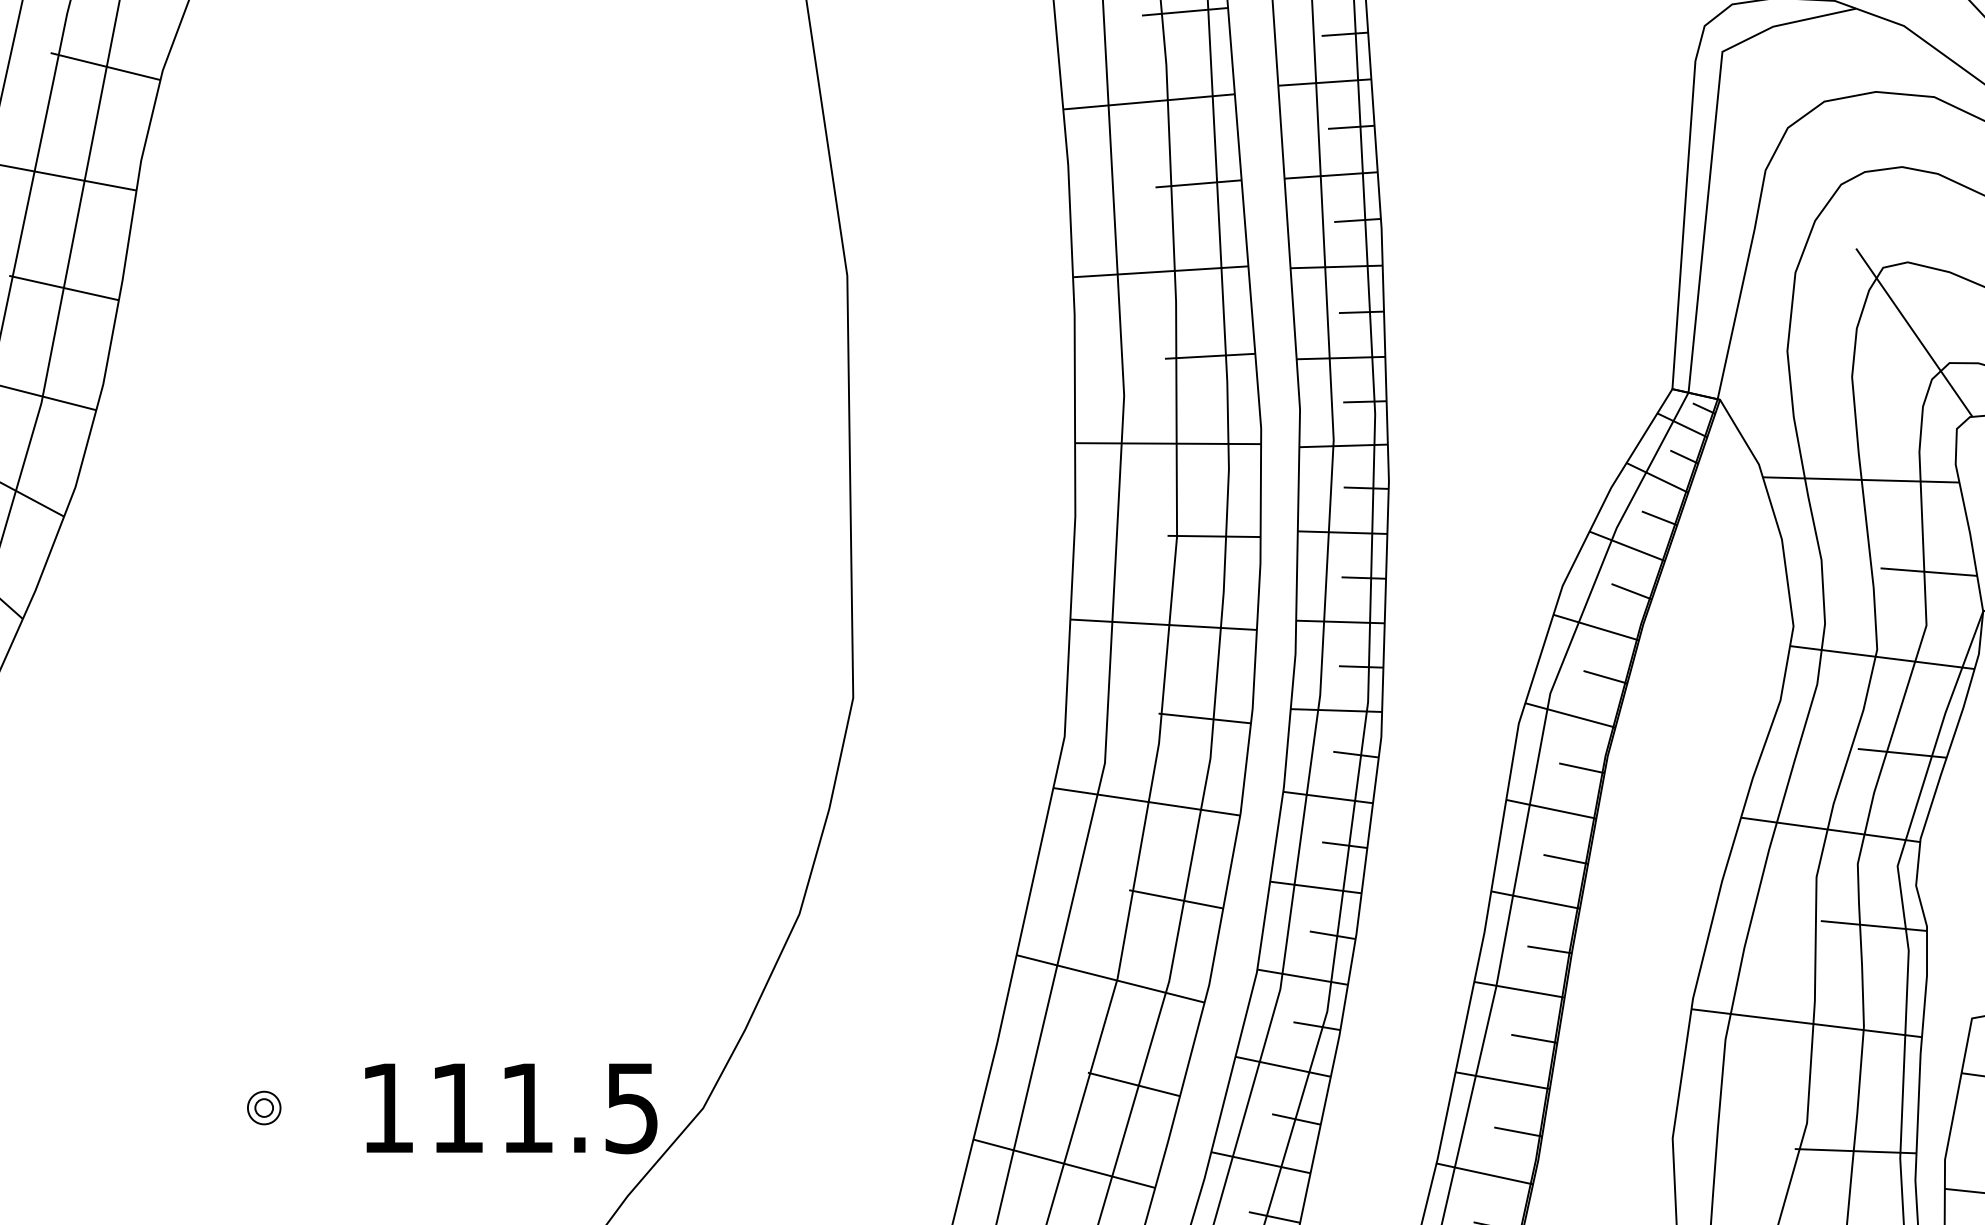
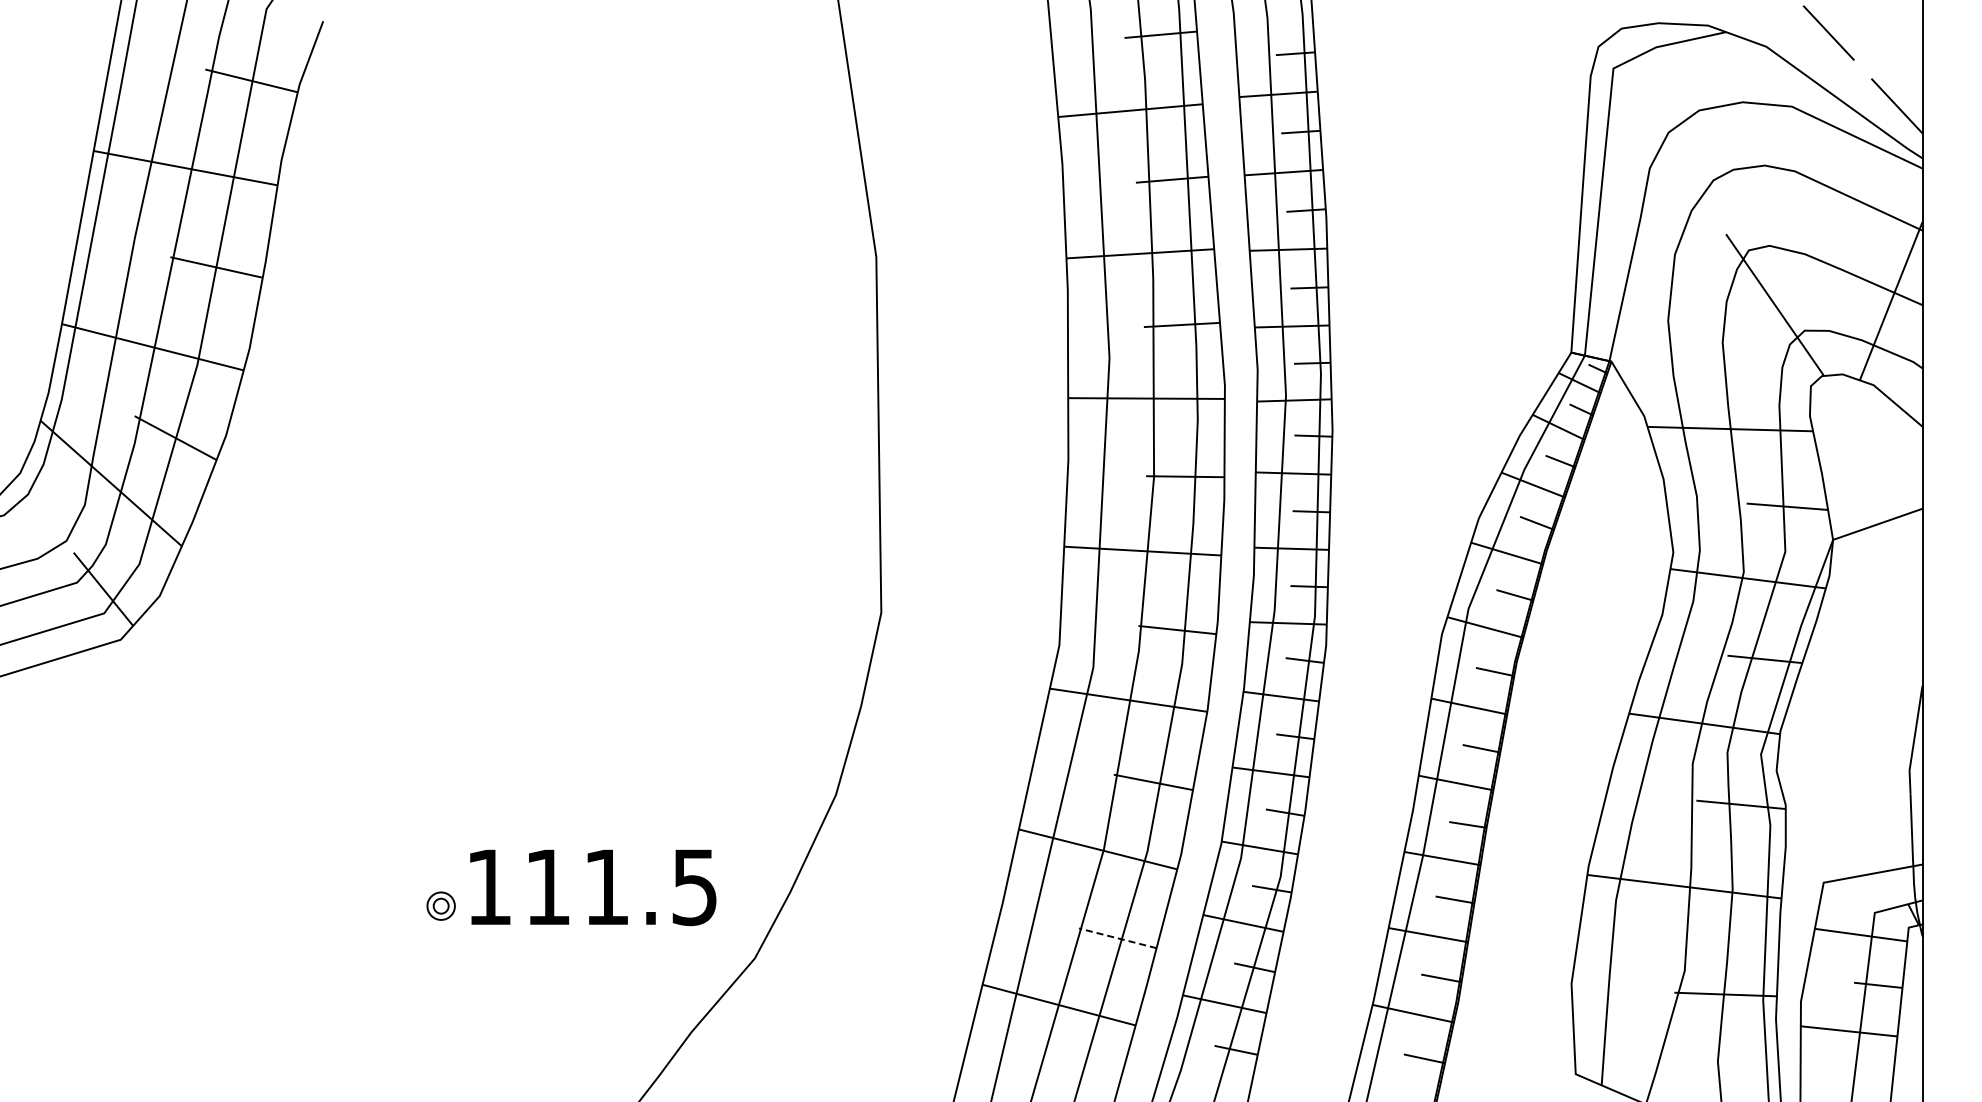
line: (1133, 1084) -> (1117, 938), solid -> dashed
part: (263, 1107) -> (440, 905), moved
text: (511, 1108) -> (593, 887), moved

